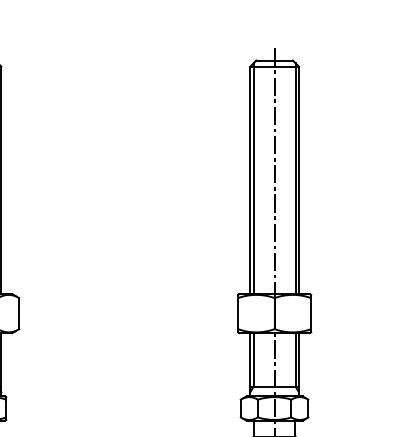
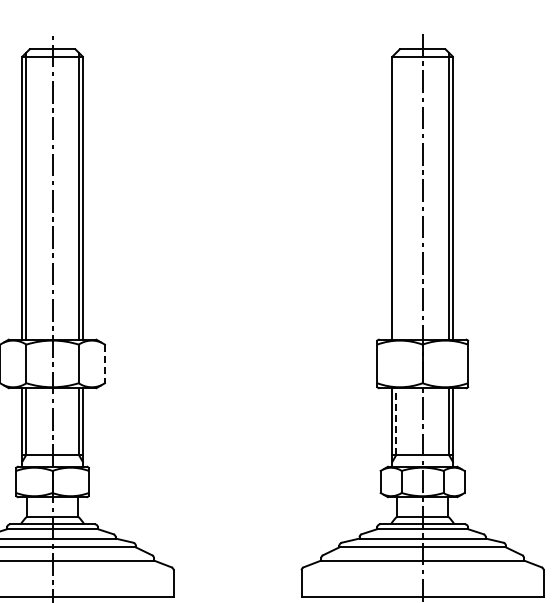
line: (253, 178) -> (396, 195), removed
line: (18, 314) -> (104, 364), solid -> dashed
line: (253, 359) -> (396, 420), solid -> dashed

